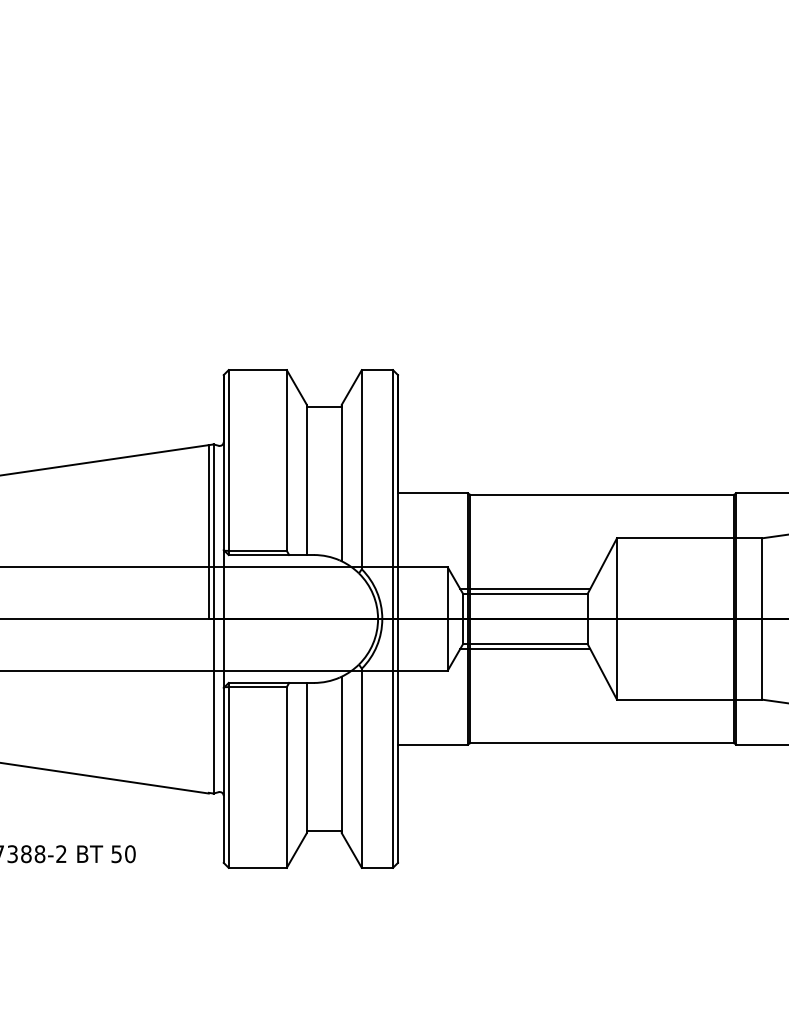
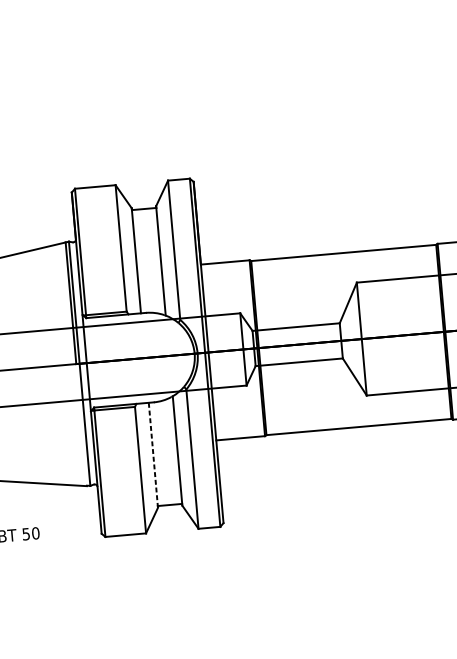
line: (525, 589) -> (295, 324), removed
line: (525, 648) -> (299, 365), removed
line: (306, 757) -> (153, 454), solid -> dashed

